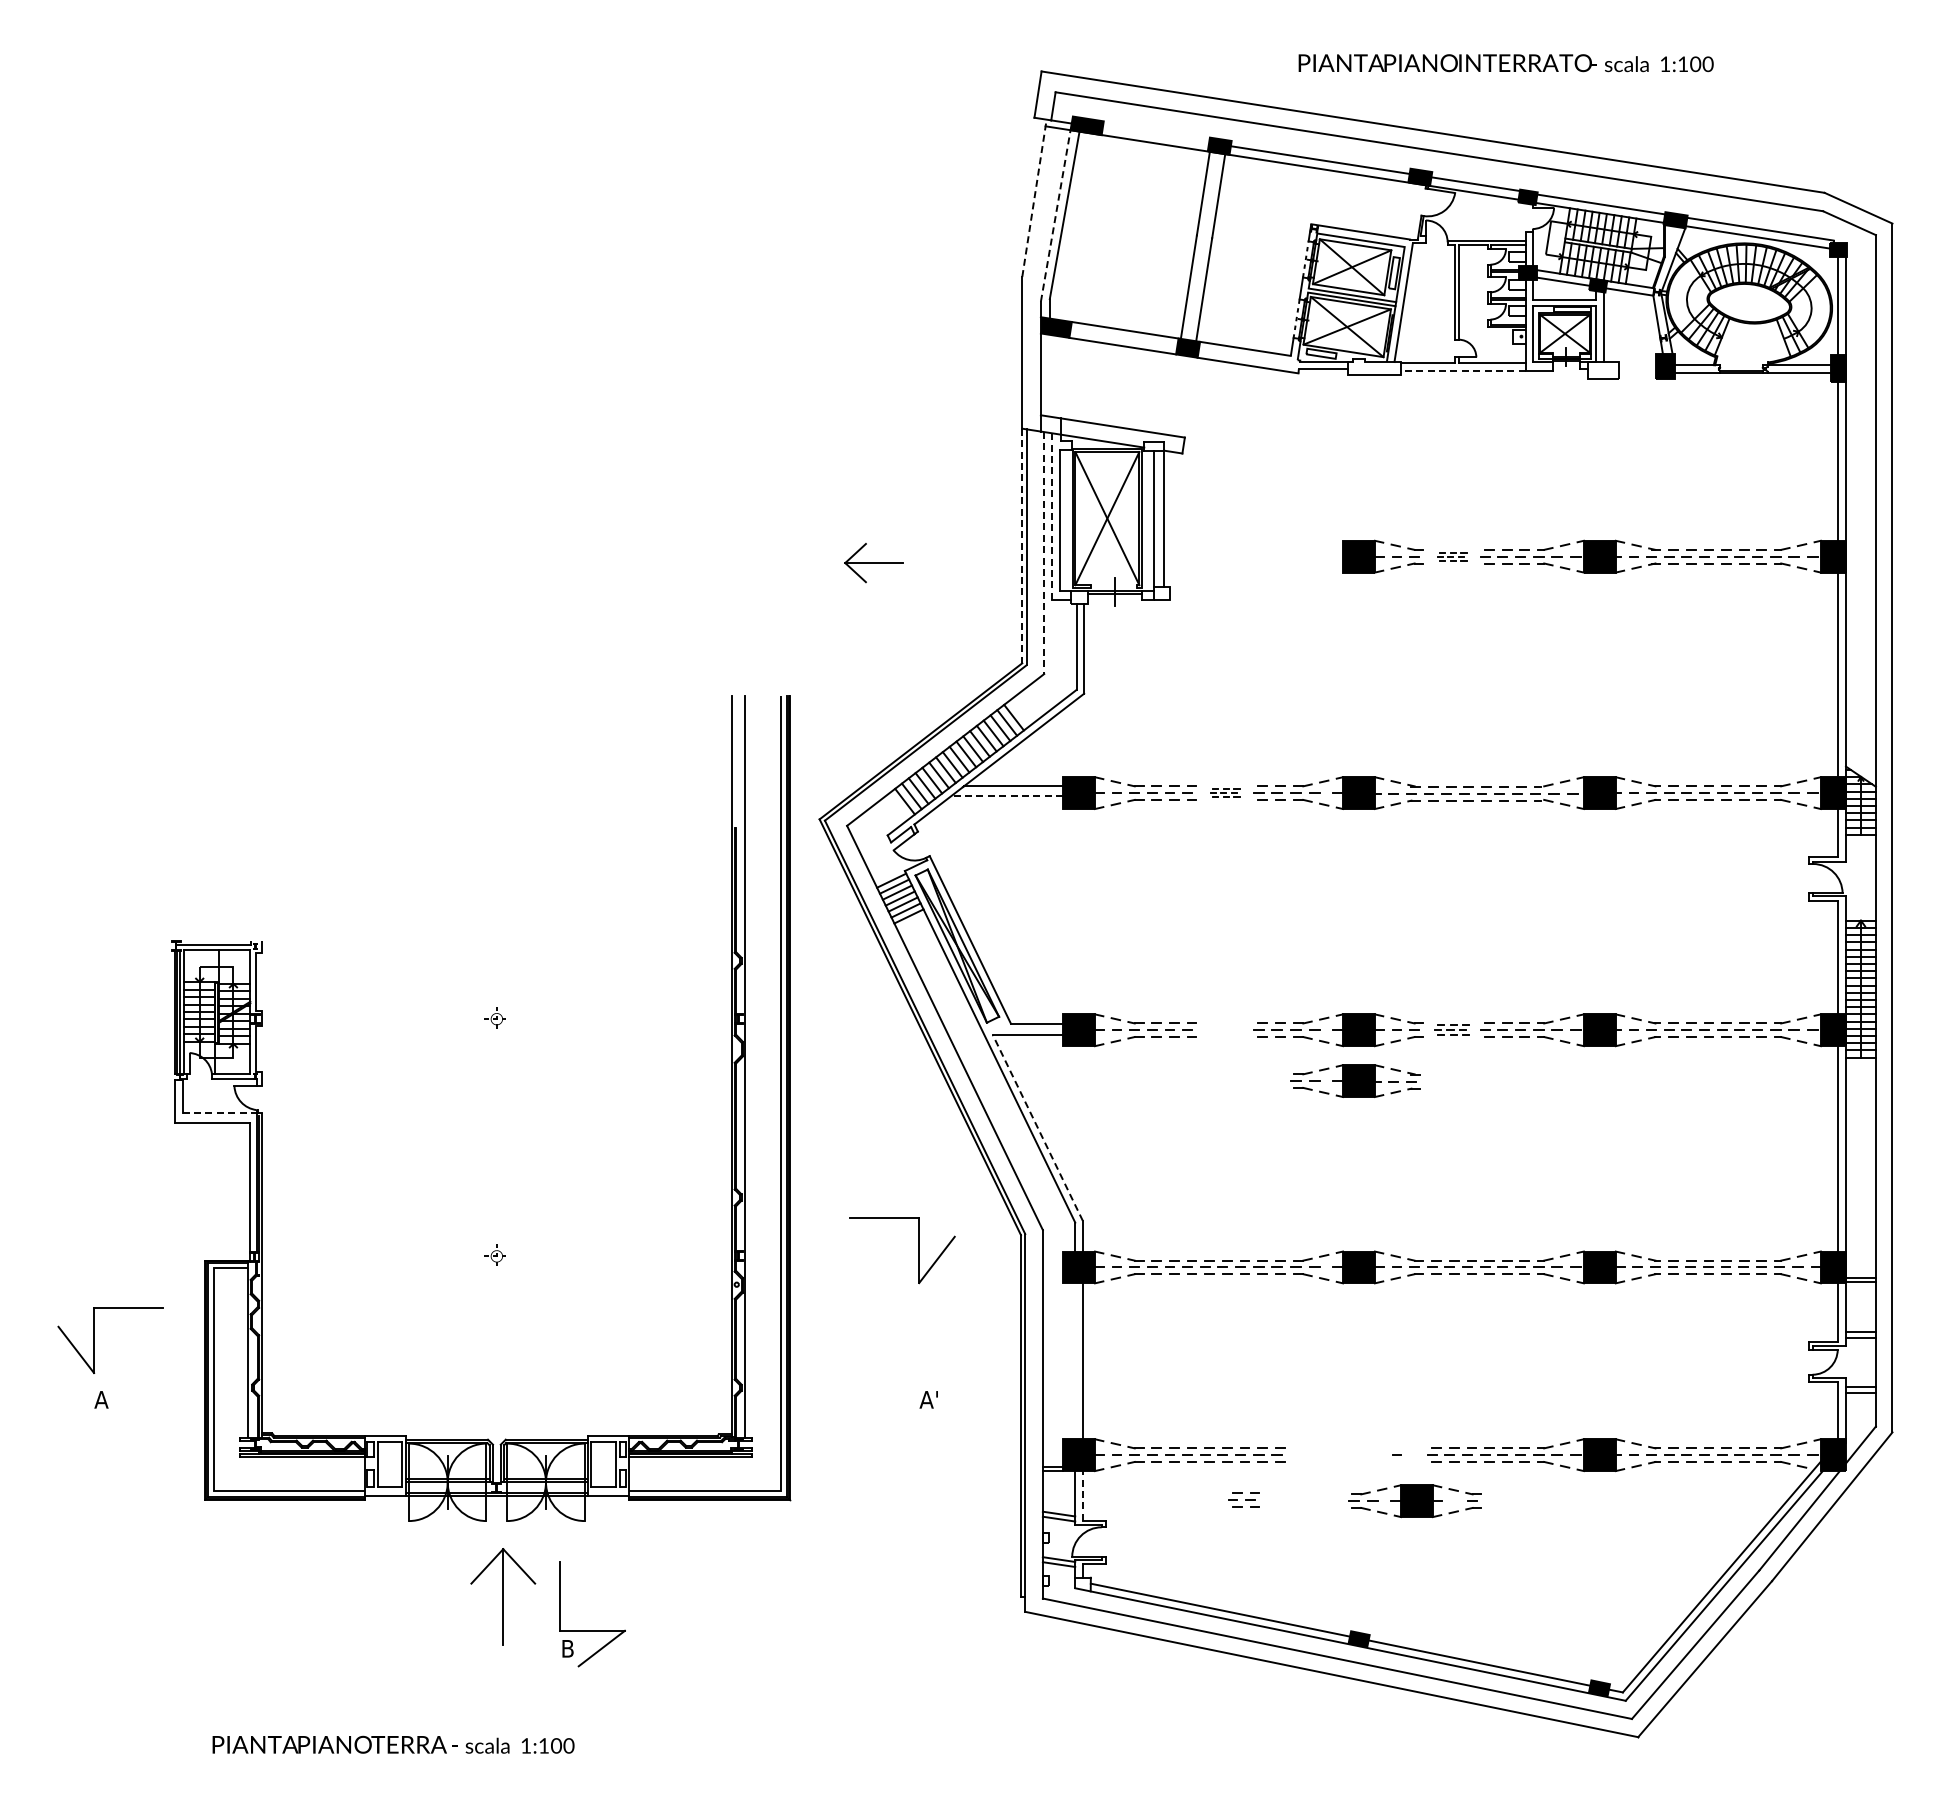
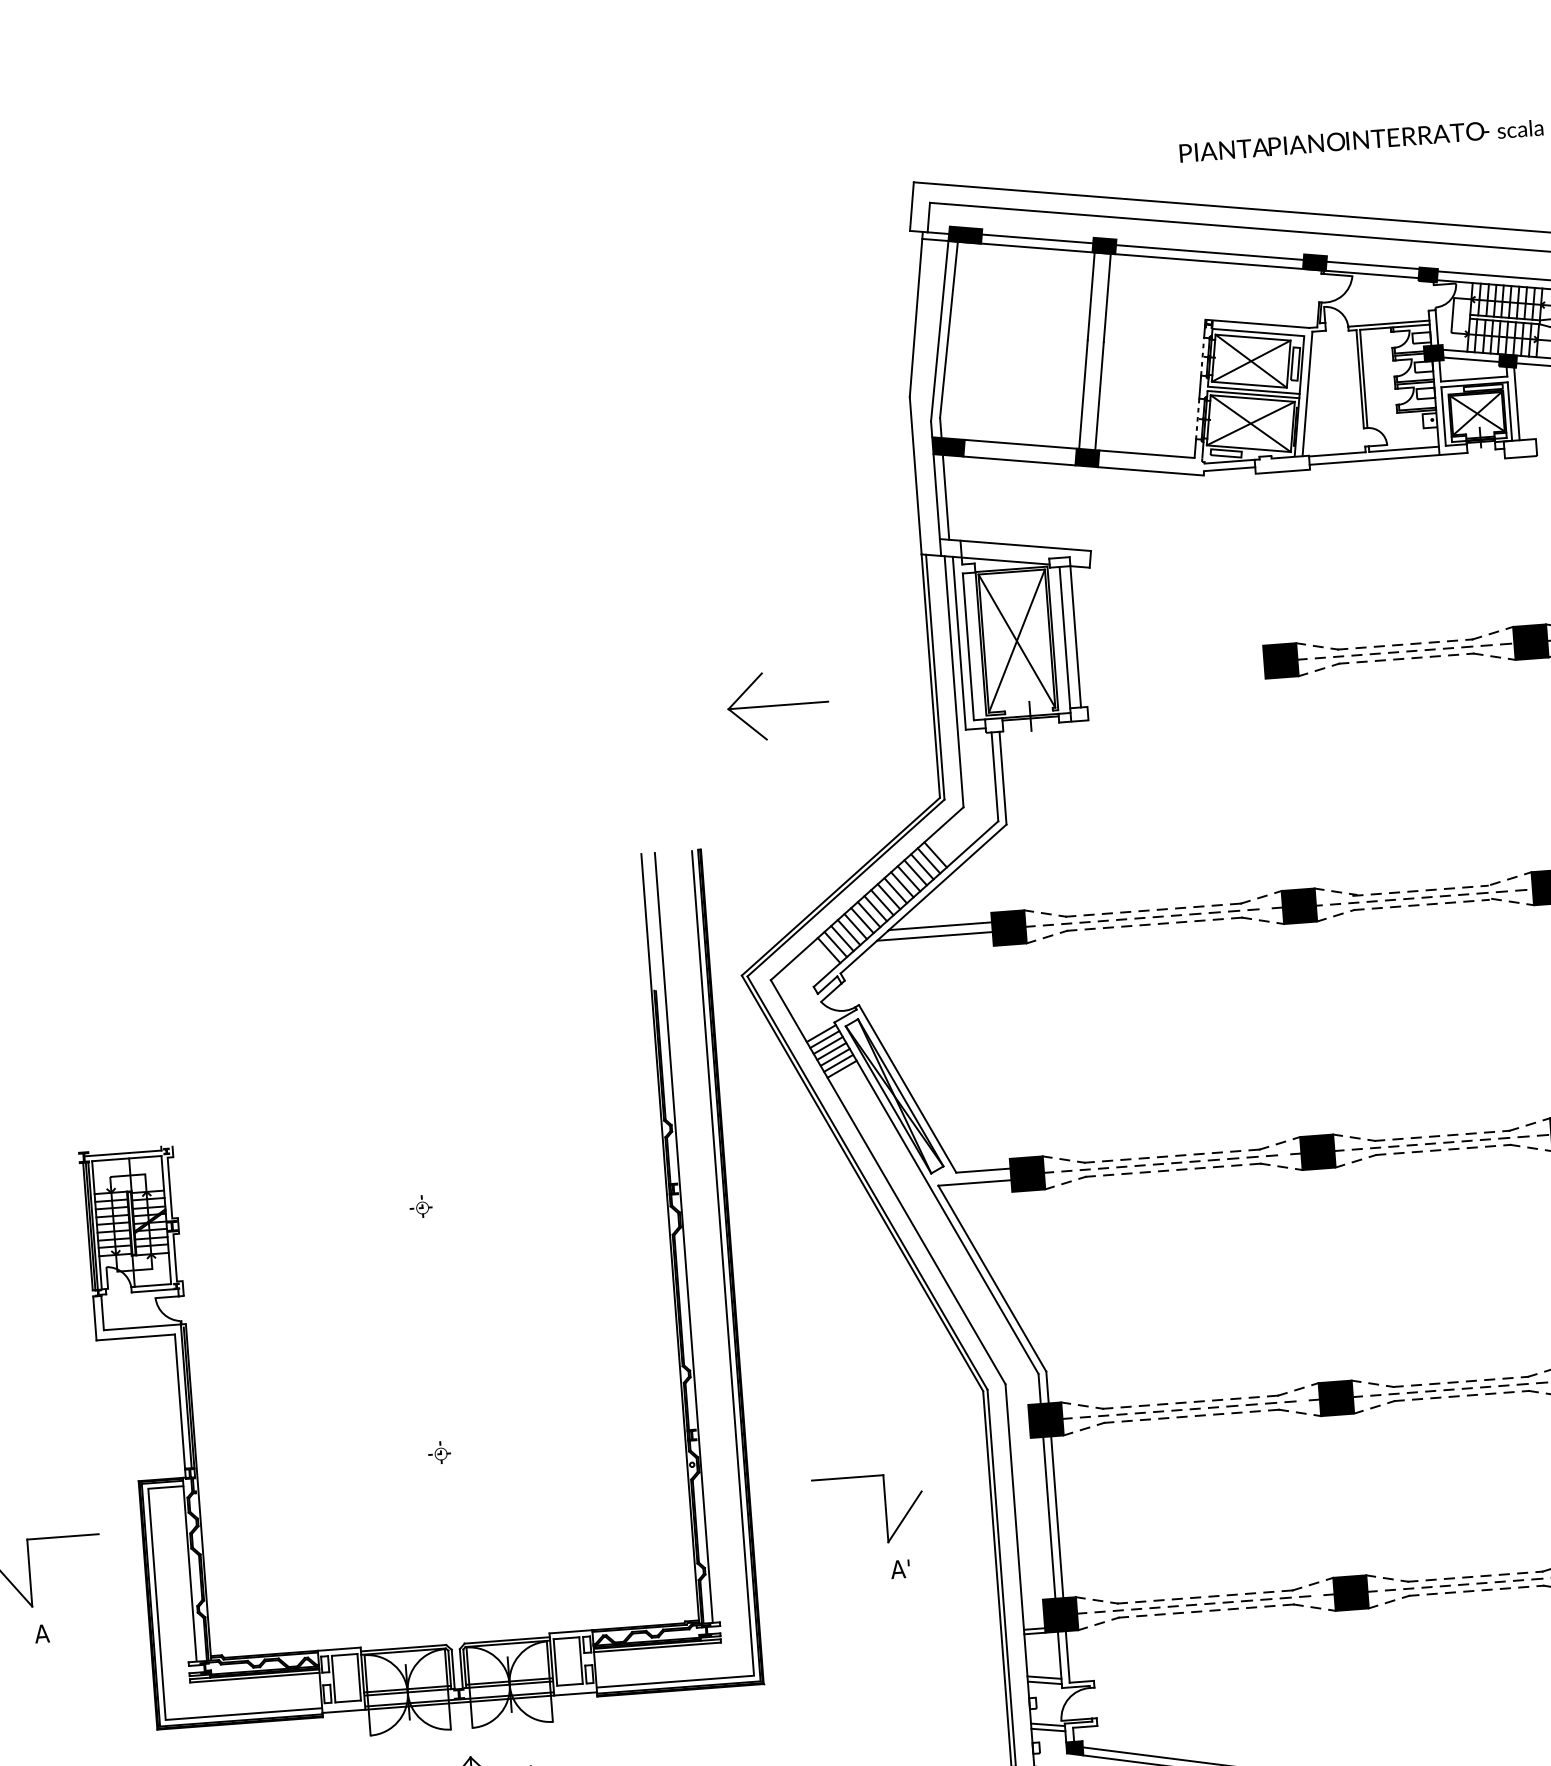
line: (1156, 134) -> (1037, 238), added
line: (1034, 198) -> (916, 314), dashed -> solid
line: (1055, 215) -> (939, 330), dashed -> solid
line: (1463, 370) -> (1374, 459), dashed -> solid
line: (1049, 375) -> (945, 497), added
line: (1052, 516) -> (959, 643), dashed -> solid
line: (1022, 546) -> (931, 676), dashed -> solid
line: (1044, 553) -> (954, 682), dashed -> solid
part: (1451, 556) -> (1376, 653), size x1.67
part: (873, 562) -> (777, 704), size x1.67
part: (1224, 792) -> (1159, 916), size x1.67
line: (1007, 795) -> (934, 936), dashed -> solid
part: (1224, 1029) -> (1178, 1161), added
part: (1451, 1029) -> (1413, 1144), size x1.43
part: (1355, 1080) -> (1318, 1204), removed
line: (220, 1113) -> (143, 1327), dashed -> solid
line: (1037, 1127) -> (991, 1278), dashed -> solid
part: (918, 1250) -> (885, 1508), moved
line: (1075, 1361) -> (1049, 1518), added
line: (1082, 1495) -> (1067, 1656), dashed -> solid
part: (1243, 1499) -> (1234, 1648), removed
part: (1414, 1501) -> (1348, 1593), moved
fill: (1082, 1584) -> (1074, 1748), added

